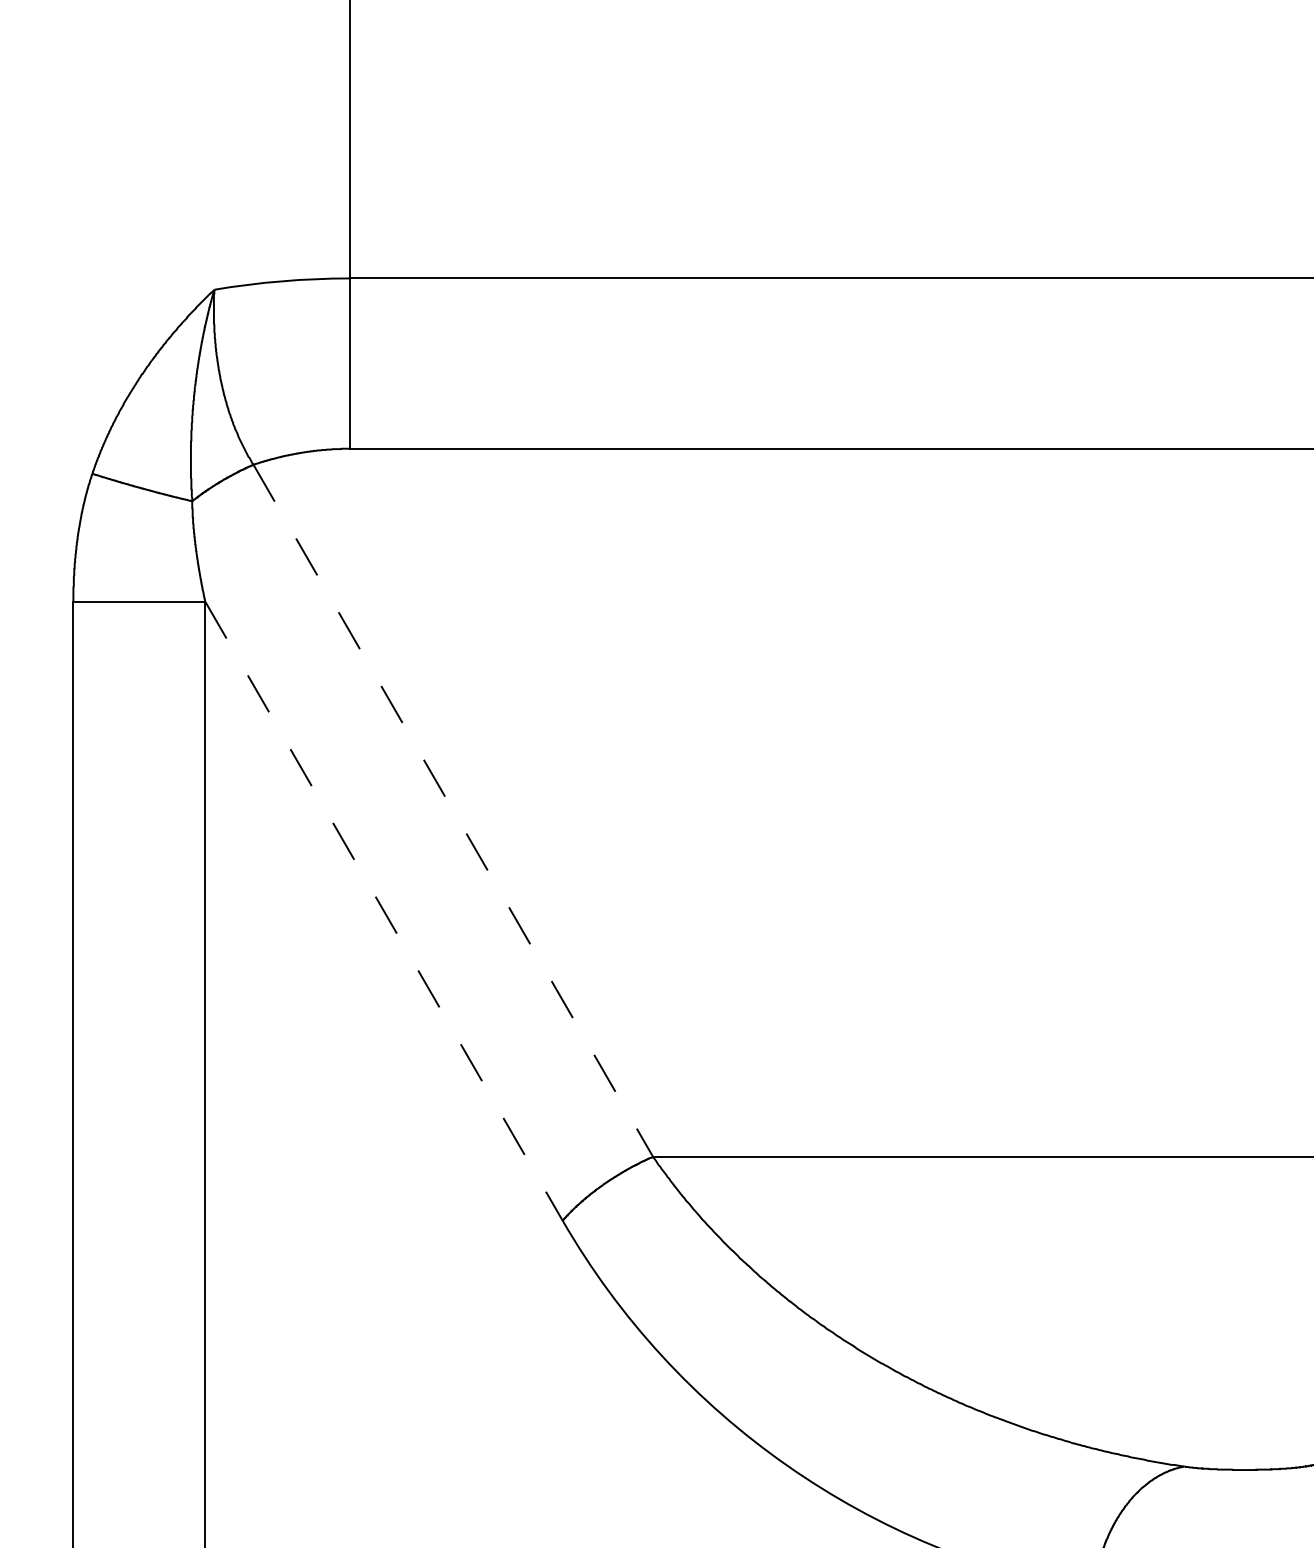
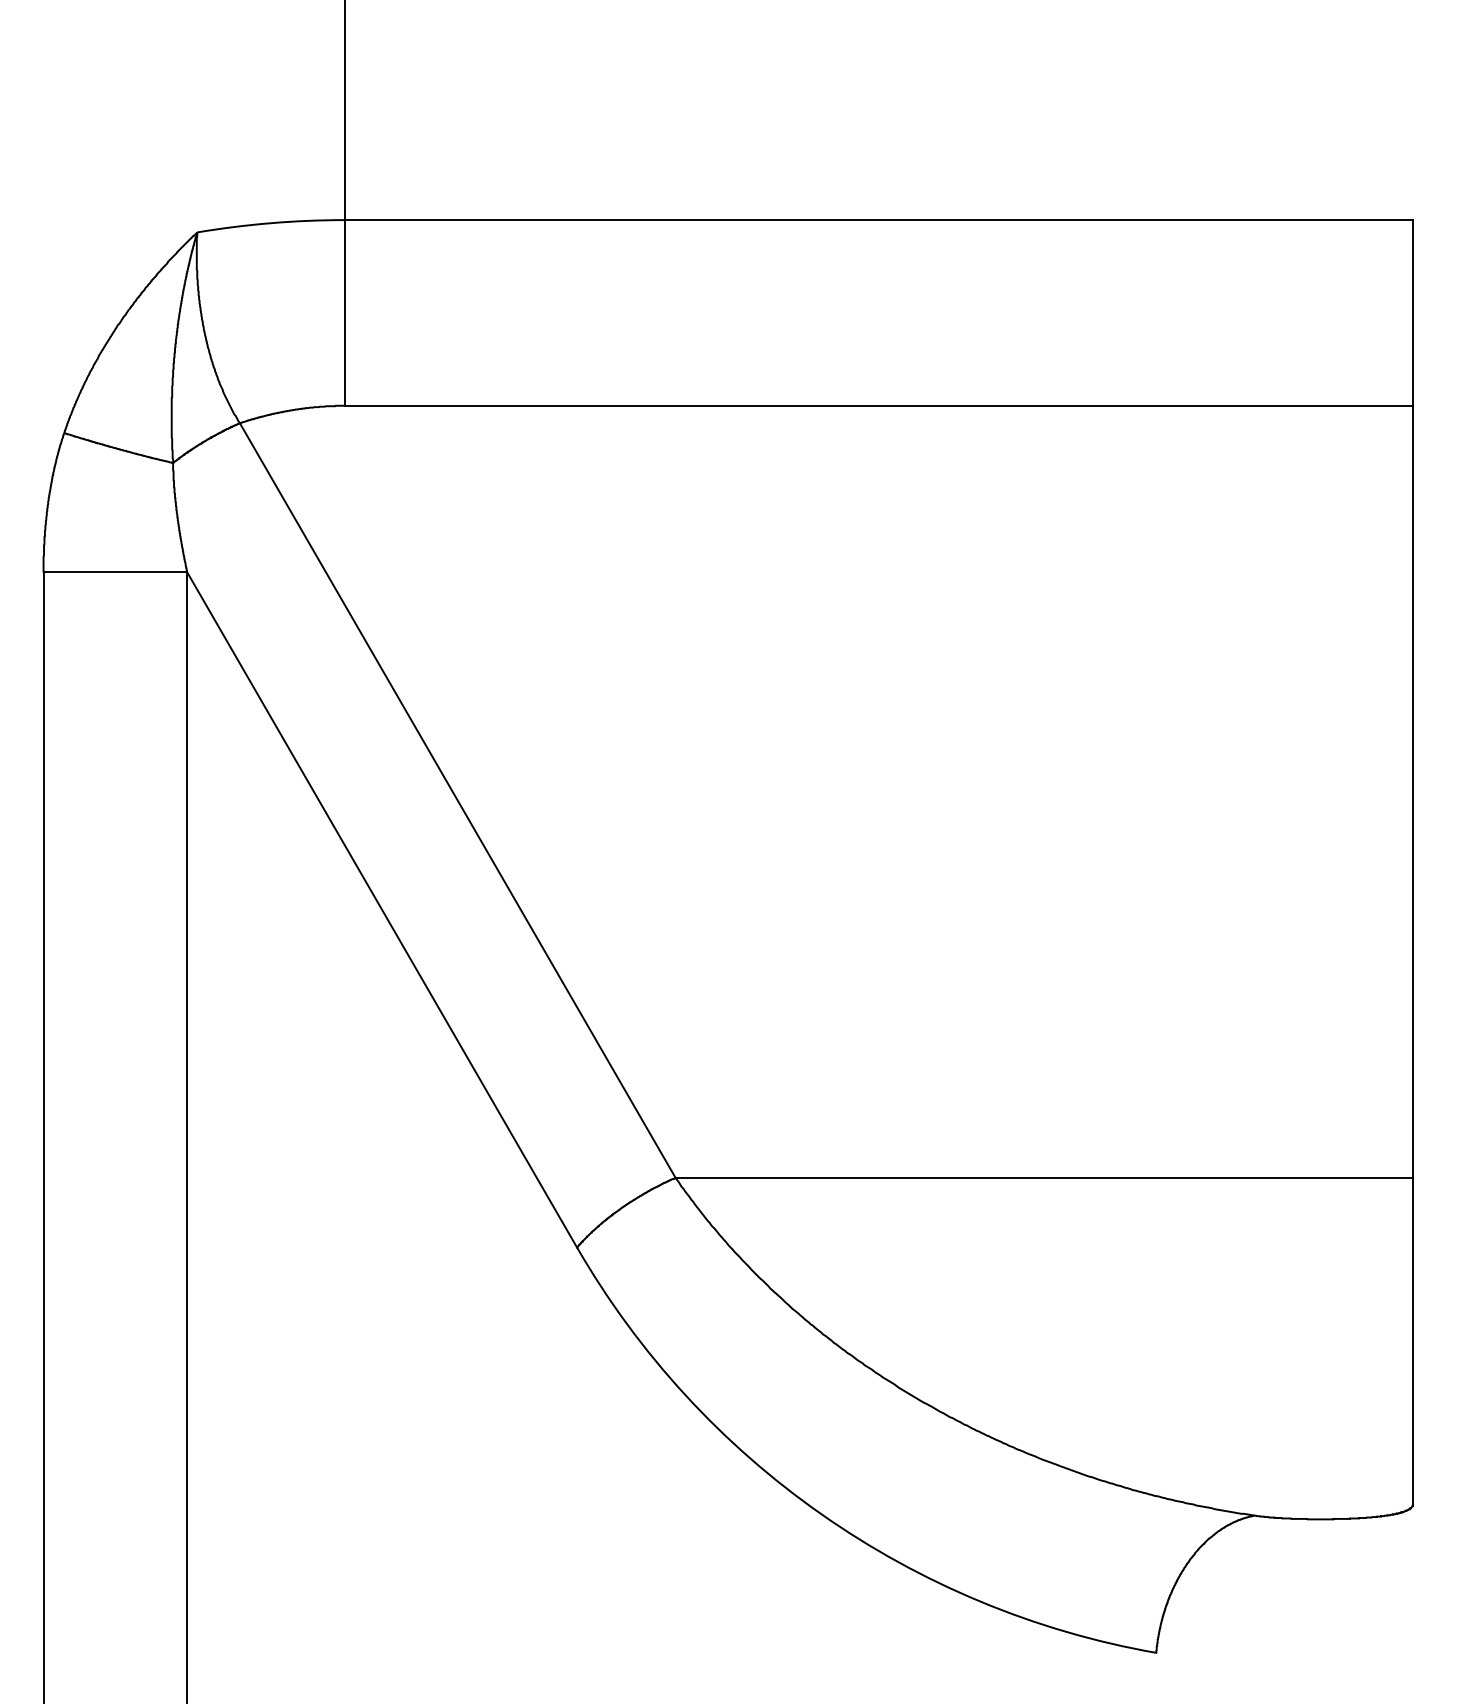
line: (453, 810) -> (457, 800), dashed -> solid
line: (384, 911) -> (382, 910), dashed -> solid

